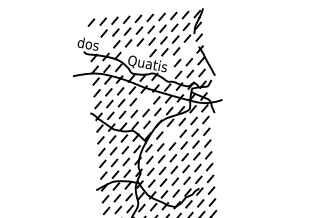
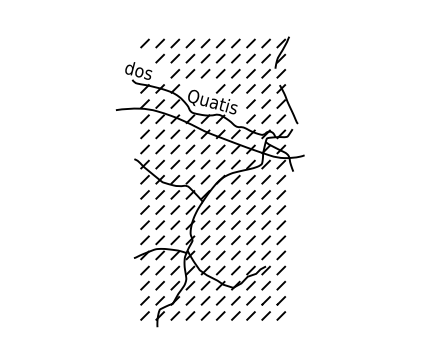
line: (187, 50) -> (265, 88), added
line: (145, 101) -> (205, 149), added
line: (171, 134) -> (235, 194), added

